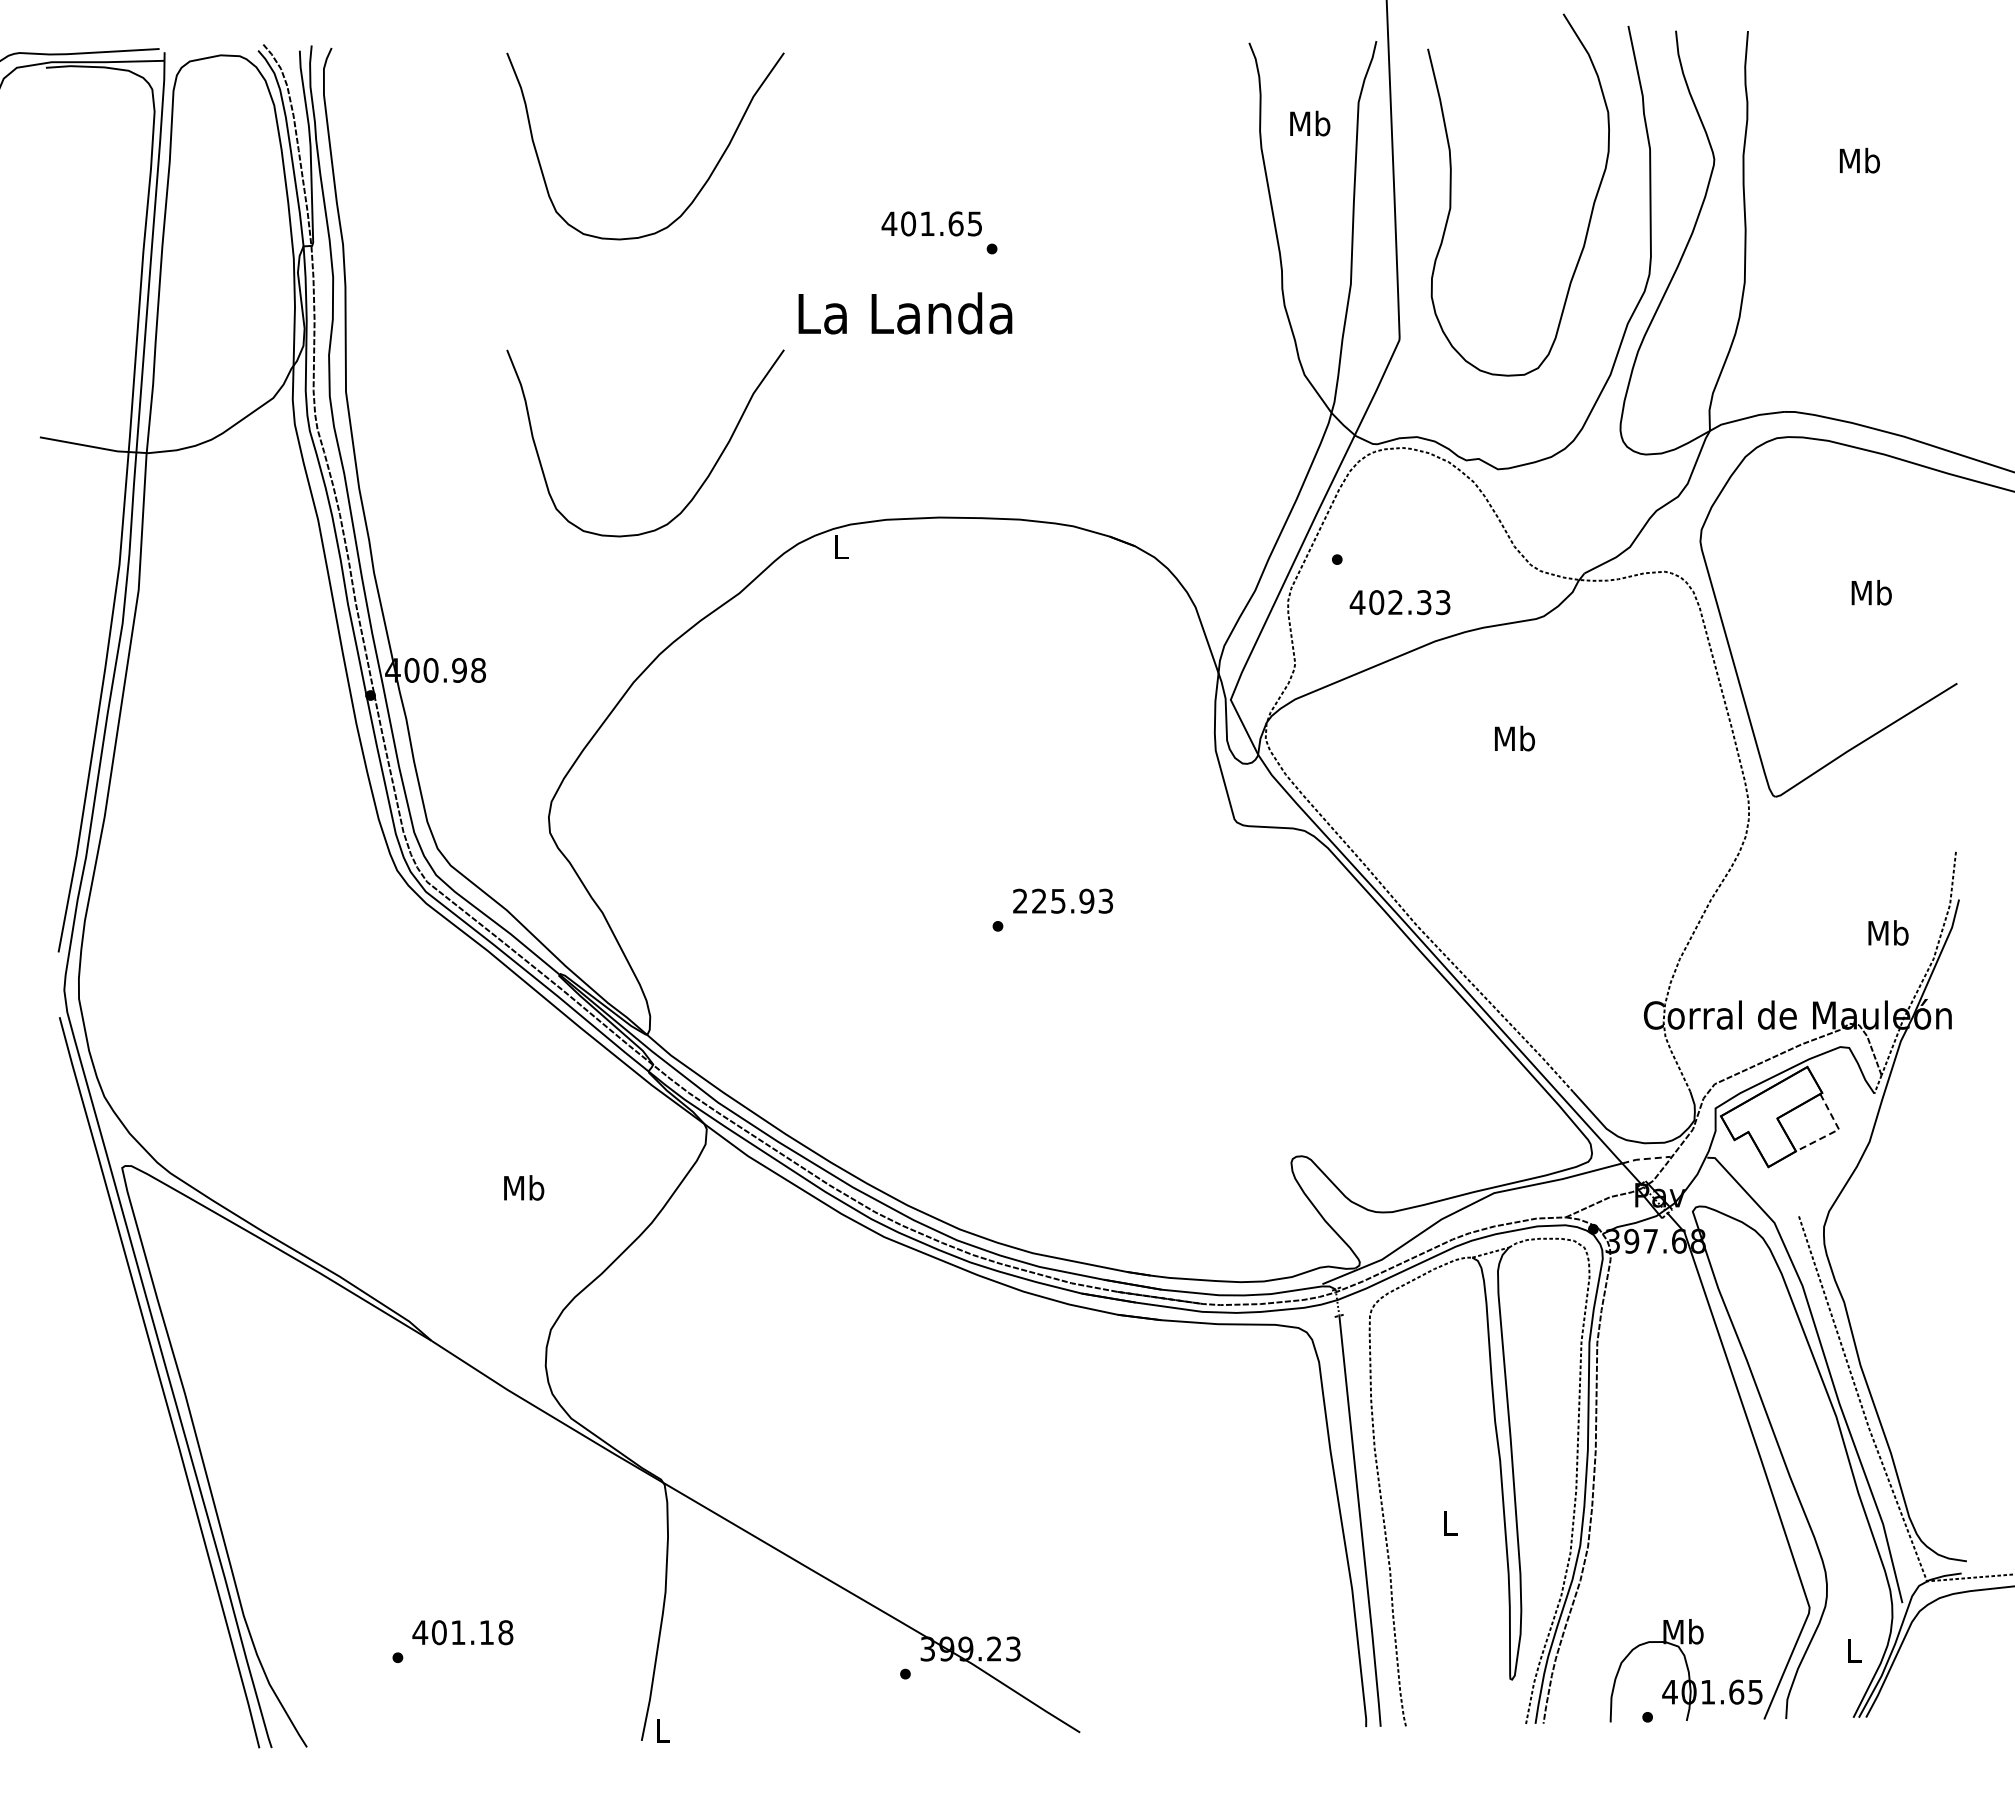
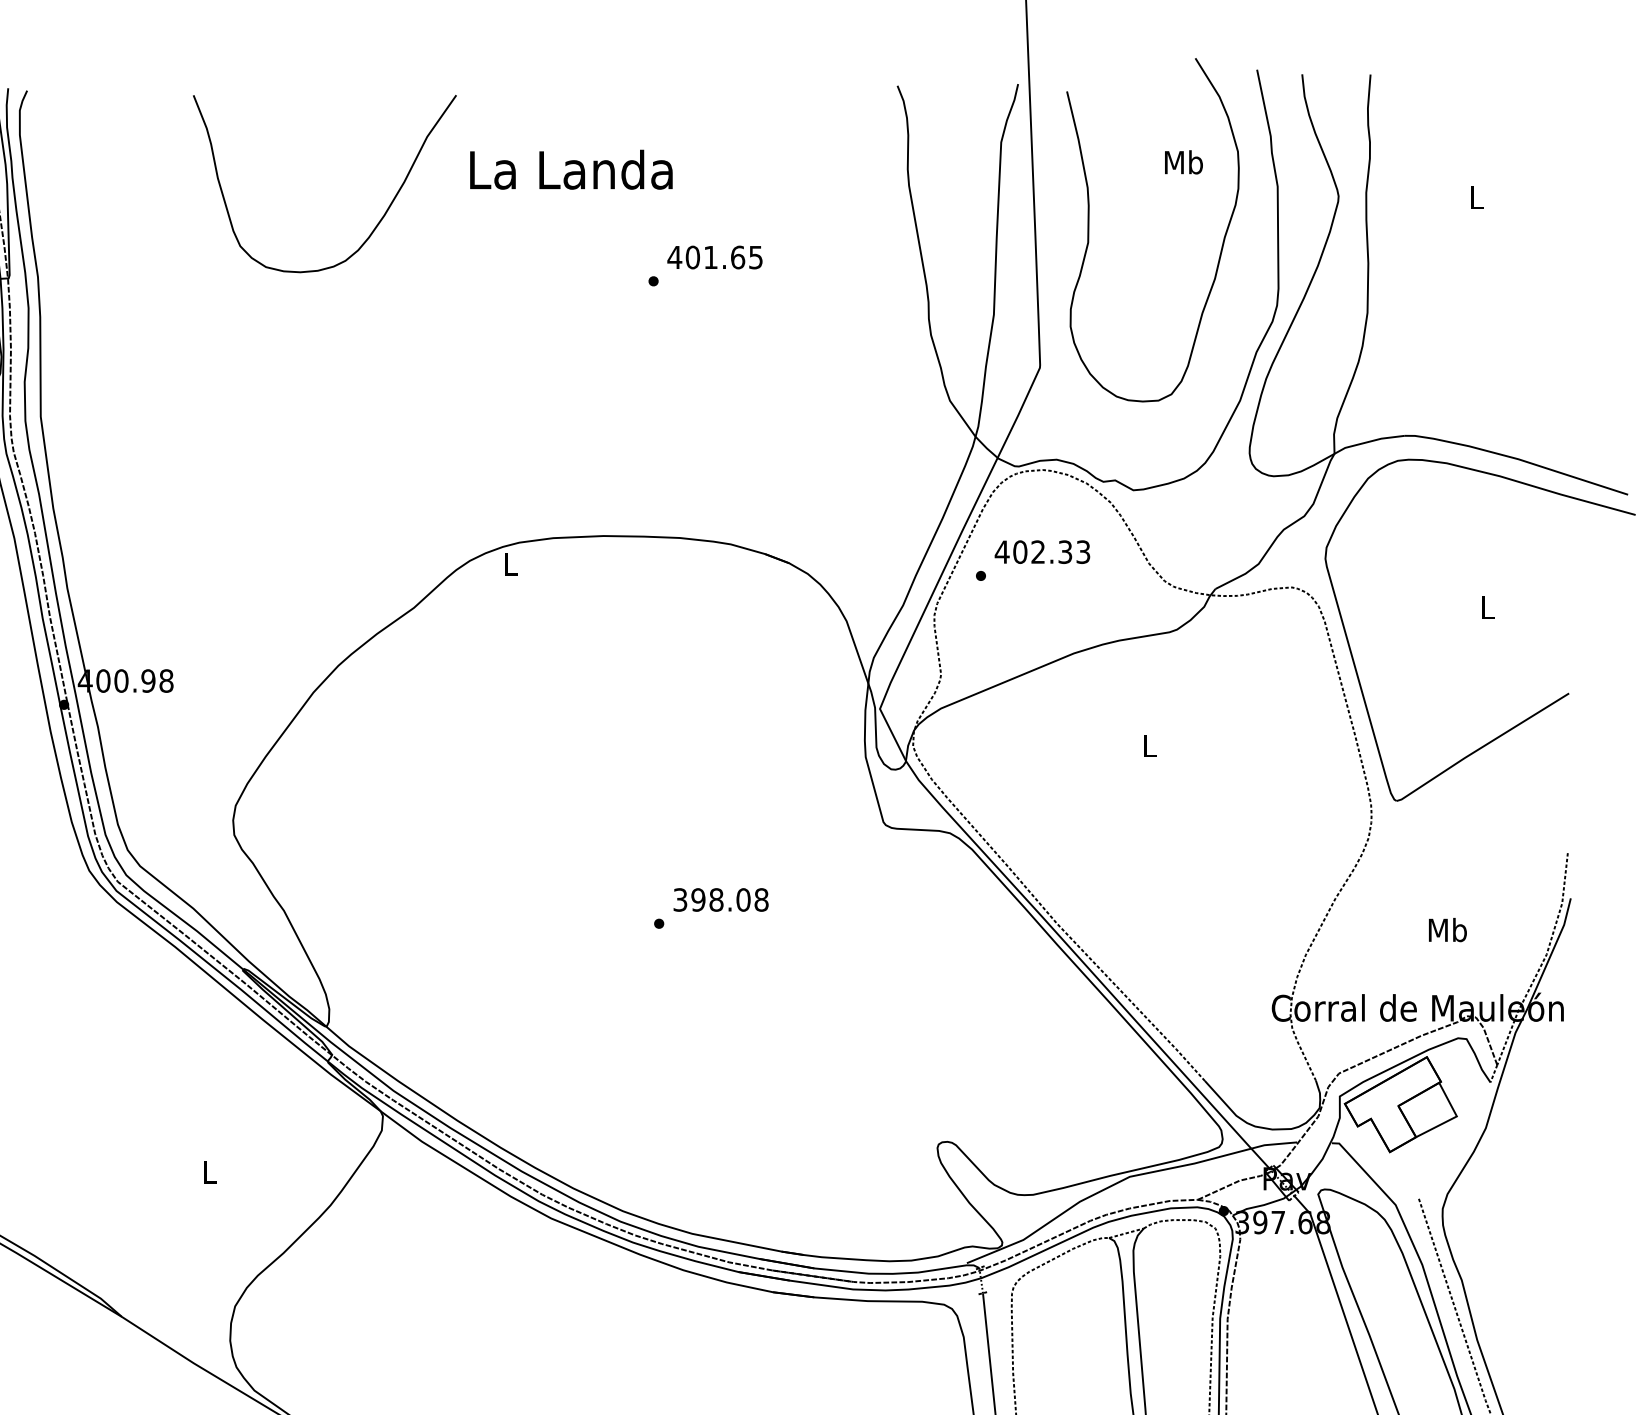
text: (1310, 123) -> (1184, 162), moved
text: (1859, 160) -> (1476, 197), Mb -> L
text: (931, 223) -> (714, 257), moved
text: (905, 313) -> (571, 169), moved
curve: (700, 485) -> (377, 505), removed
text: (1871, 592) -> (1487, 607), Mb -> L
text: (1399, 602) -> (1041, 552), moved
text: (1514, 738) -> (1149, 745), Mb -> L
text: (1063, 900) -> (721, 899), 225.93 -> 398.08
text: (1888, 932) -> (1447, 929), moved
line: (1835, 1131) -> (1453, 1118), dashed -> solid
line: (1645, 1158) -> (1273, 1143), dashed -> solid
text: (524, 1187) -> (210, 1171), Mb -> L

